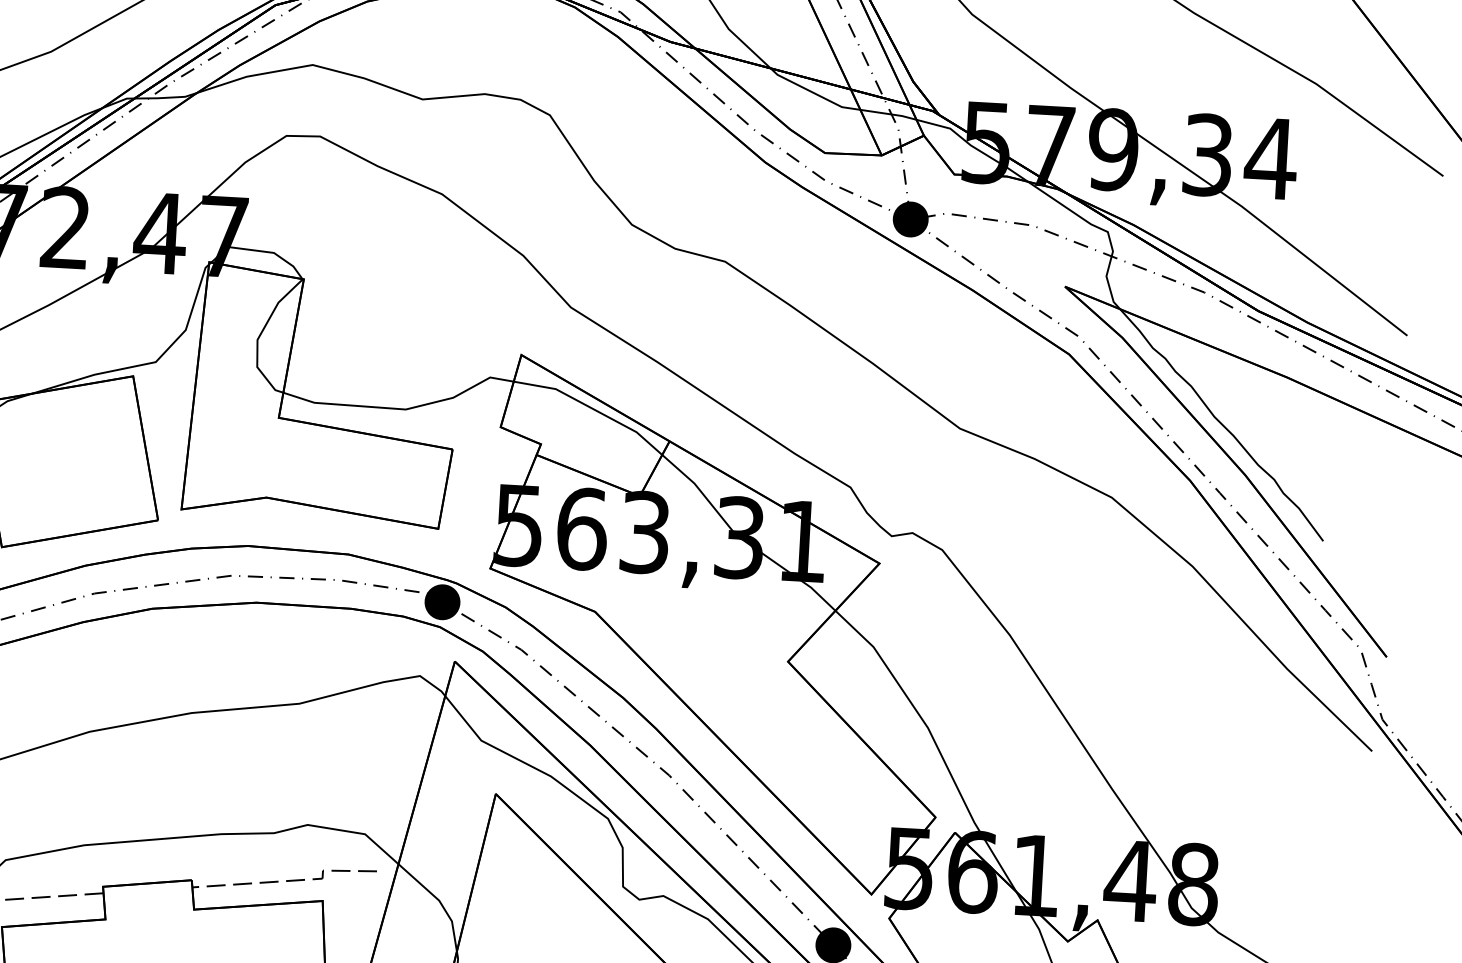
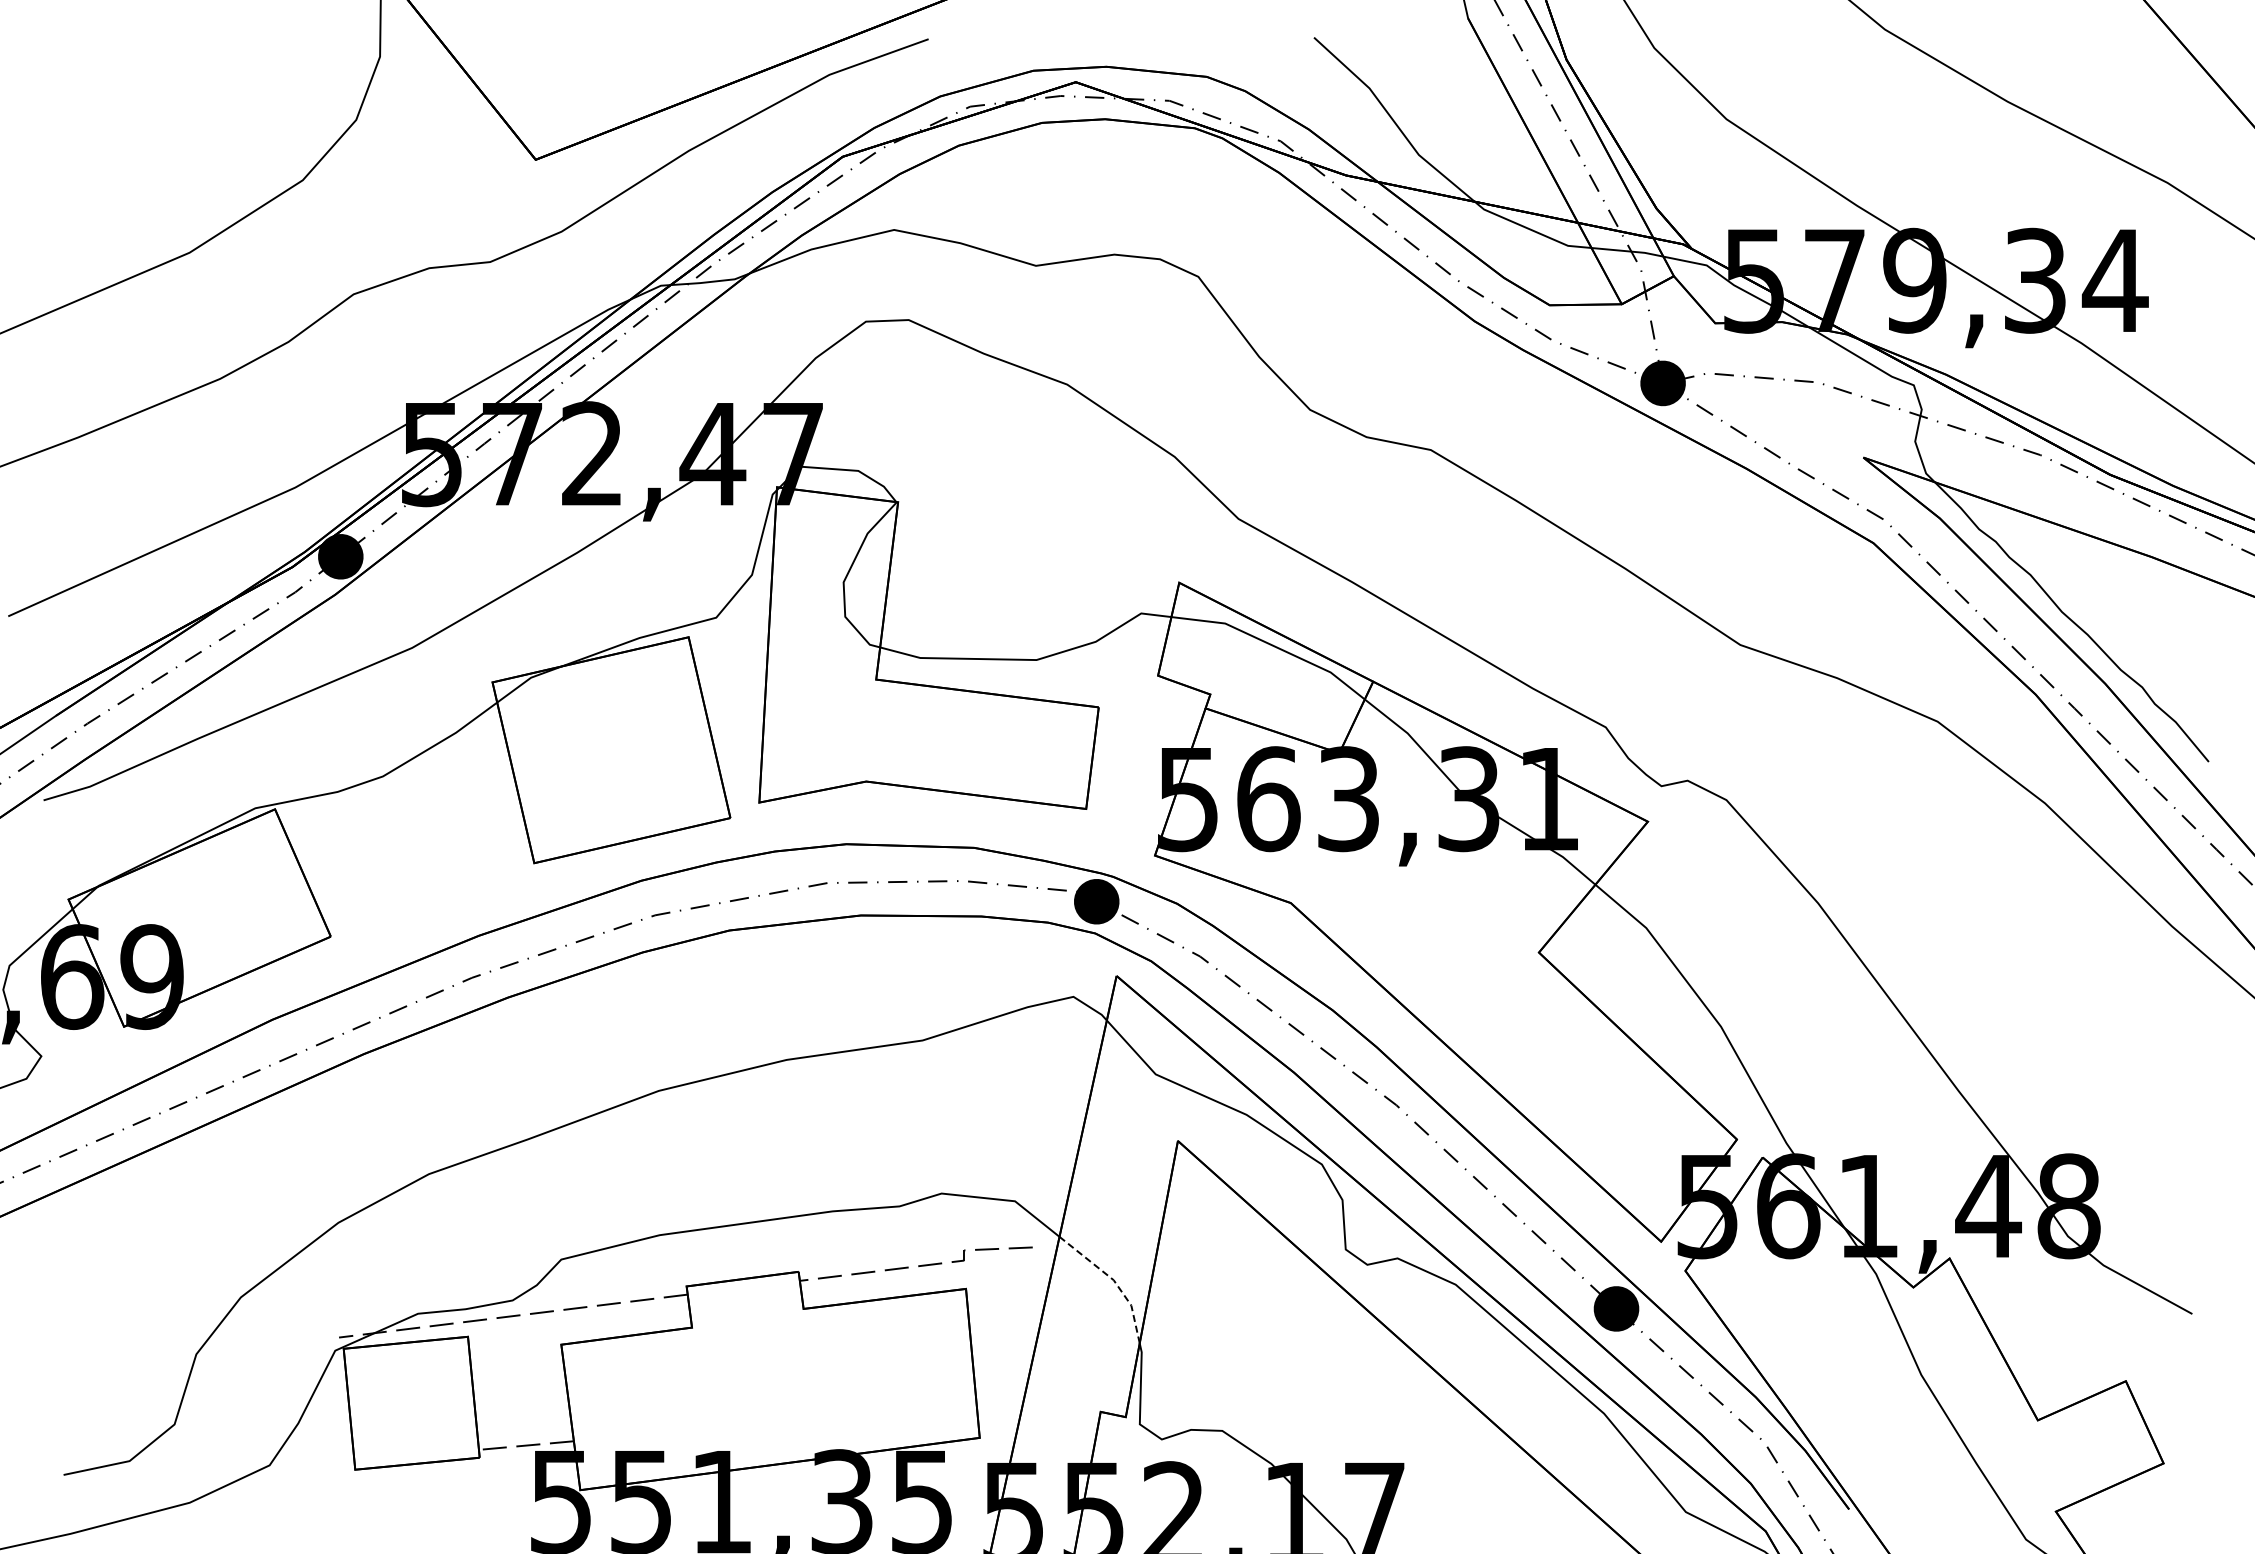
line: (439, 900) -> (1113, 1280), solid -> dashed

